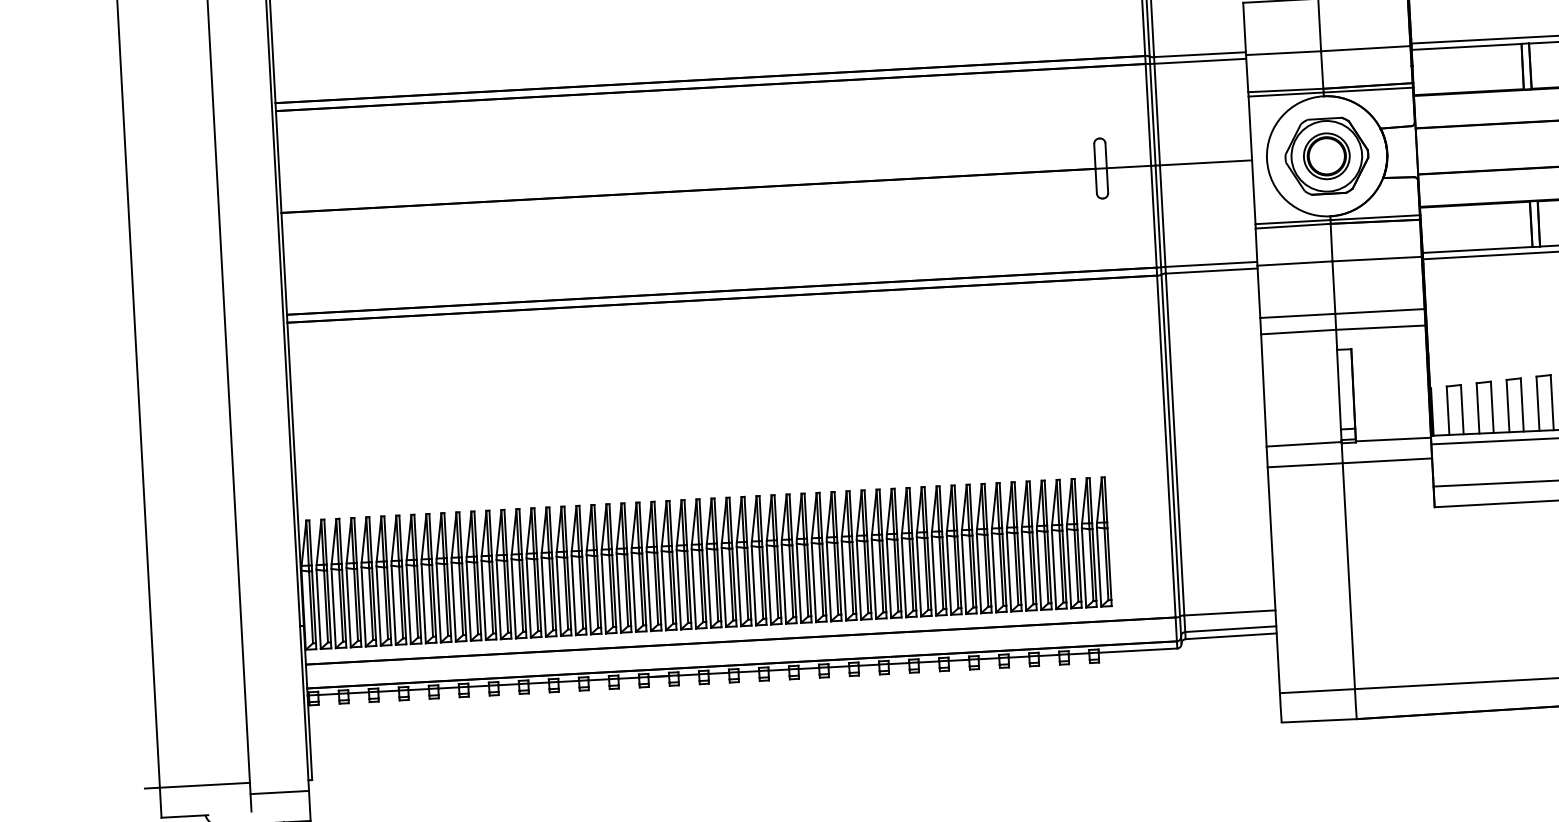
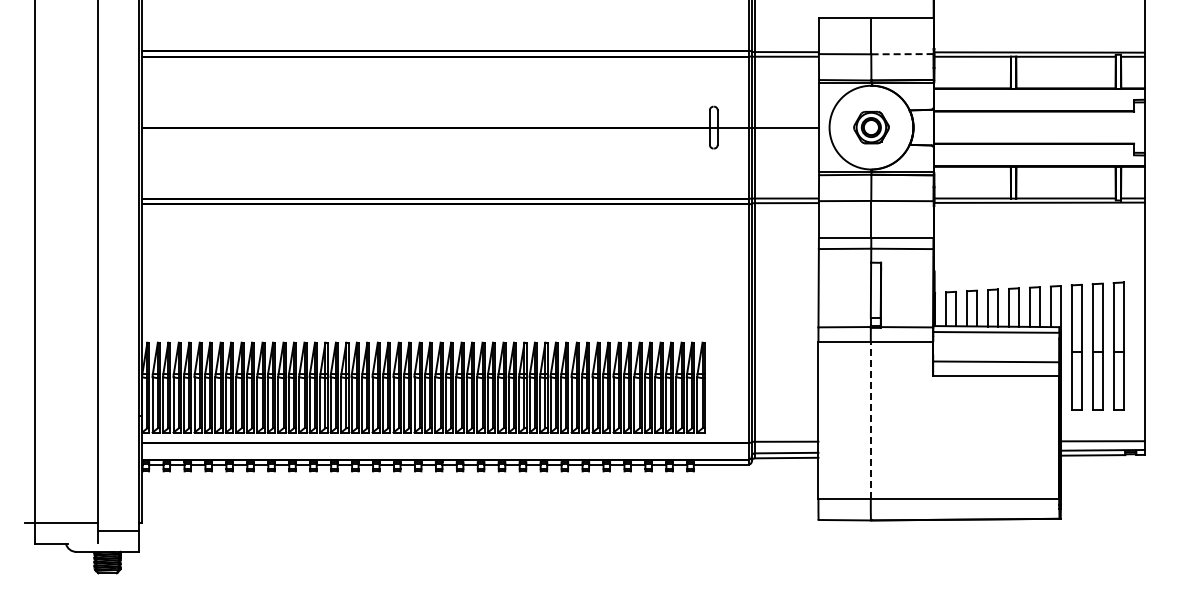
line: (1364, 49) -> (901, 54), solid -> dashed
part: (1327, 156) -> (871, 127), size x0.6
line: (1348, 575) -> (870, 420), solid -> dashed

